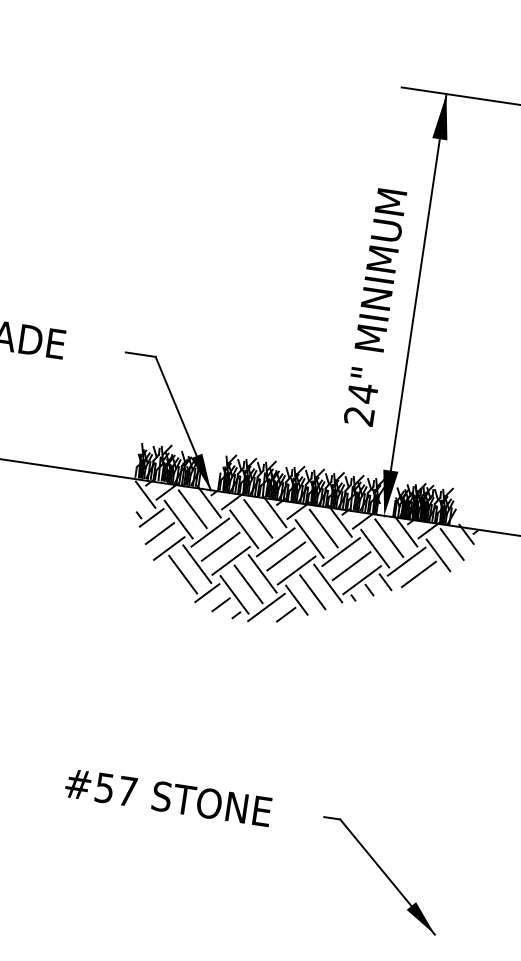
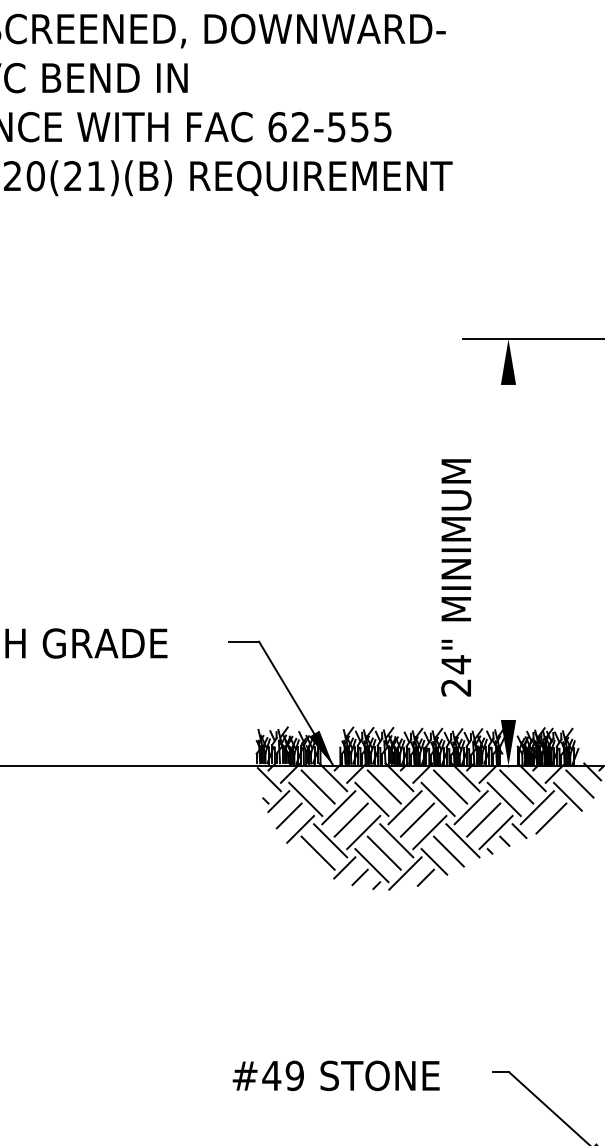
line: (418, 282) -> (508, 529), removed
text: (375, 307) -> (456, 577), moved
text: (115, 789) -> (282, 1075), #57 -> #49

